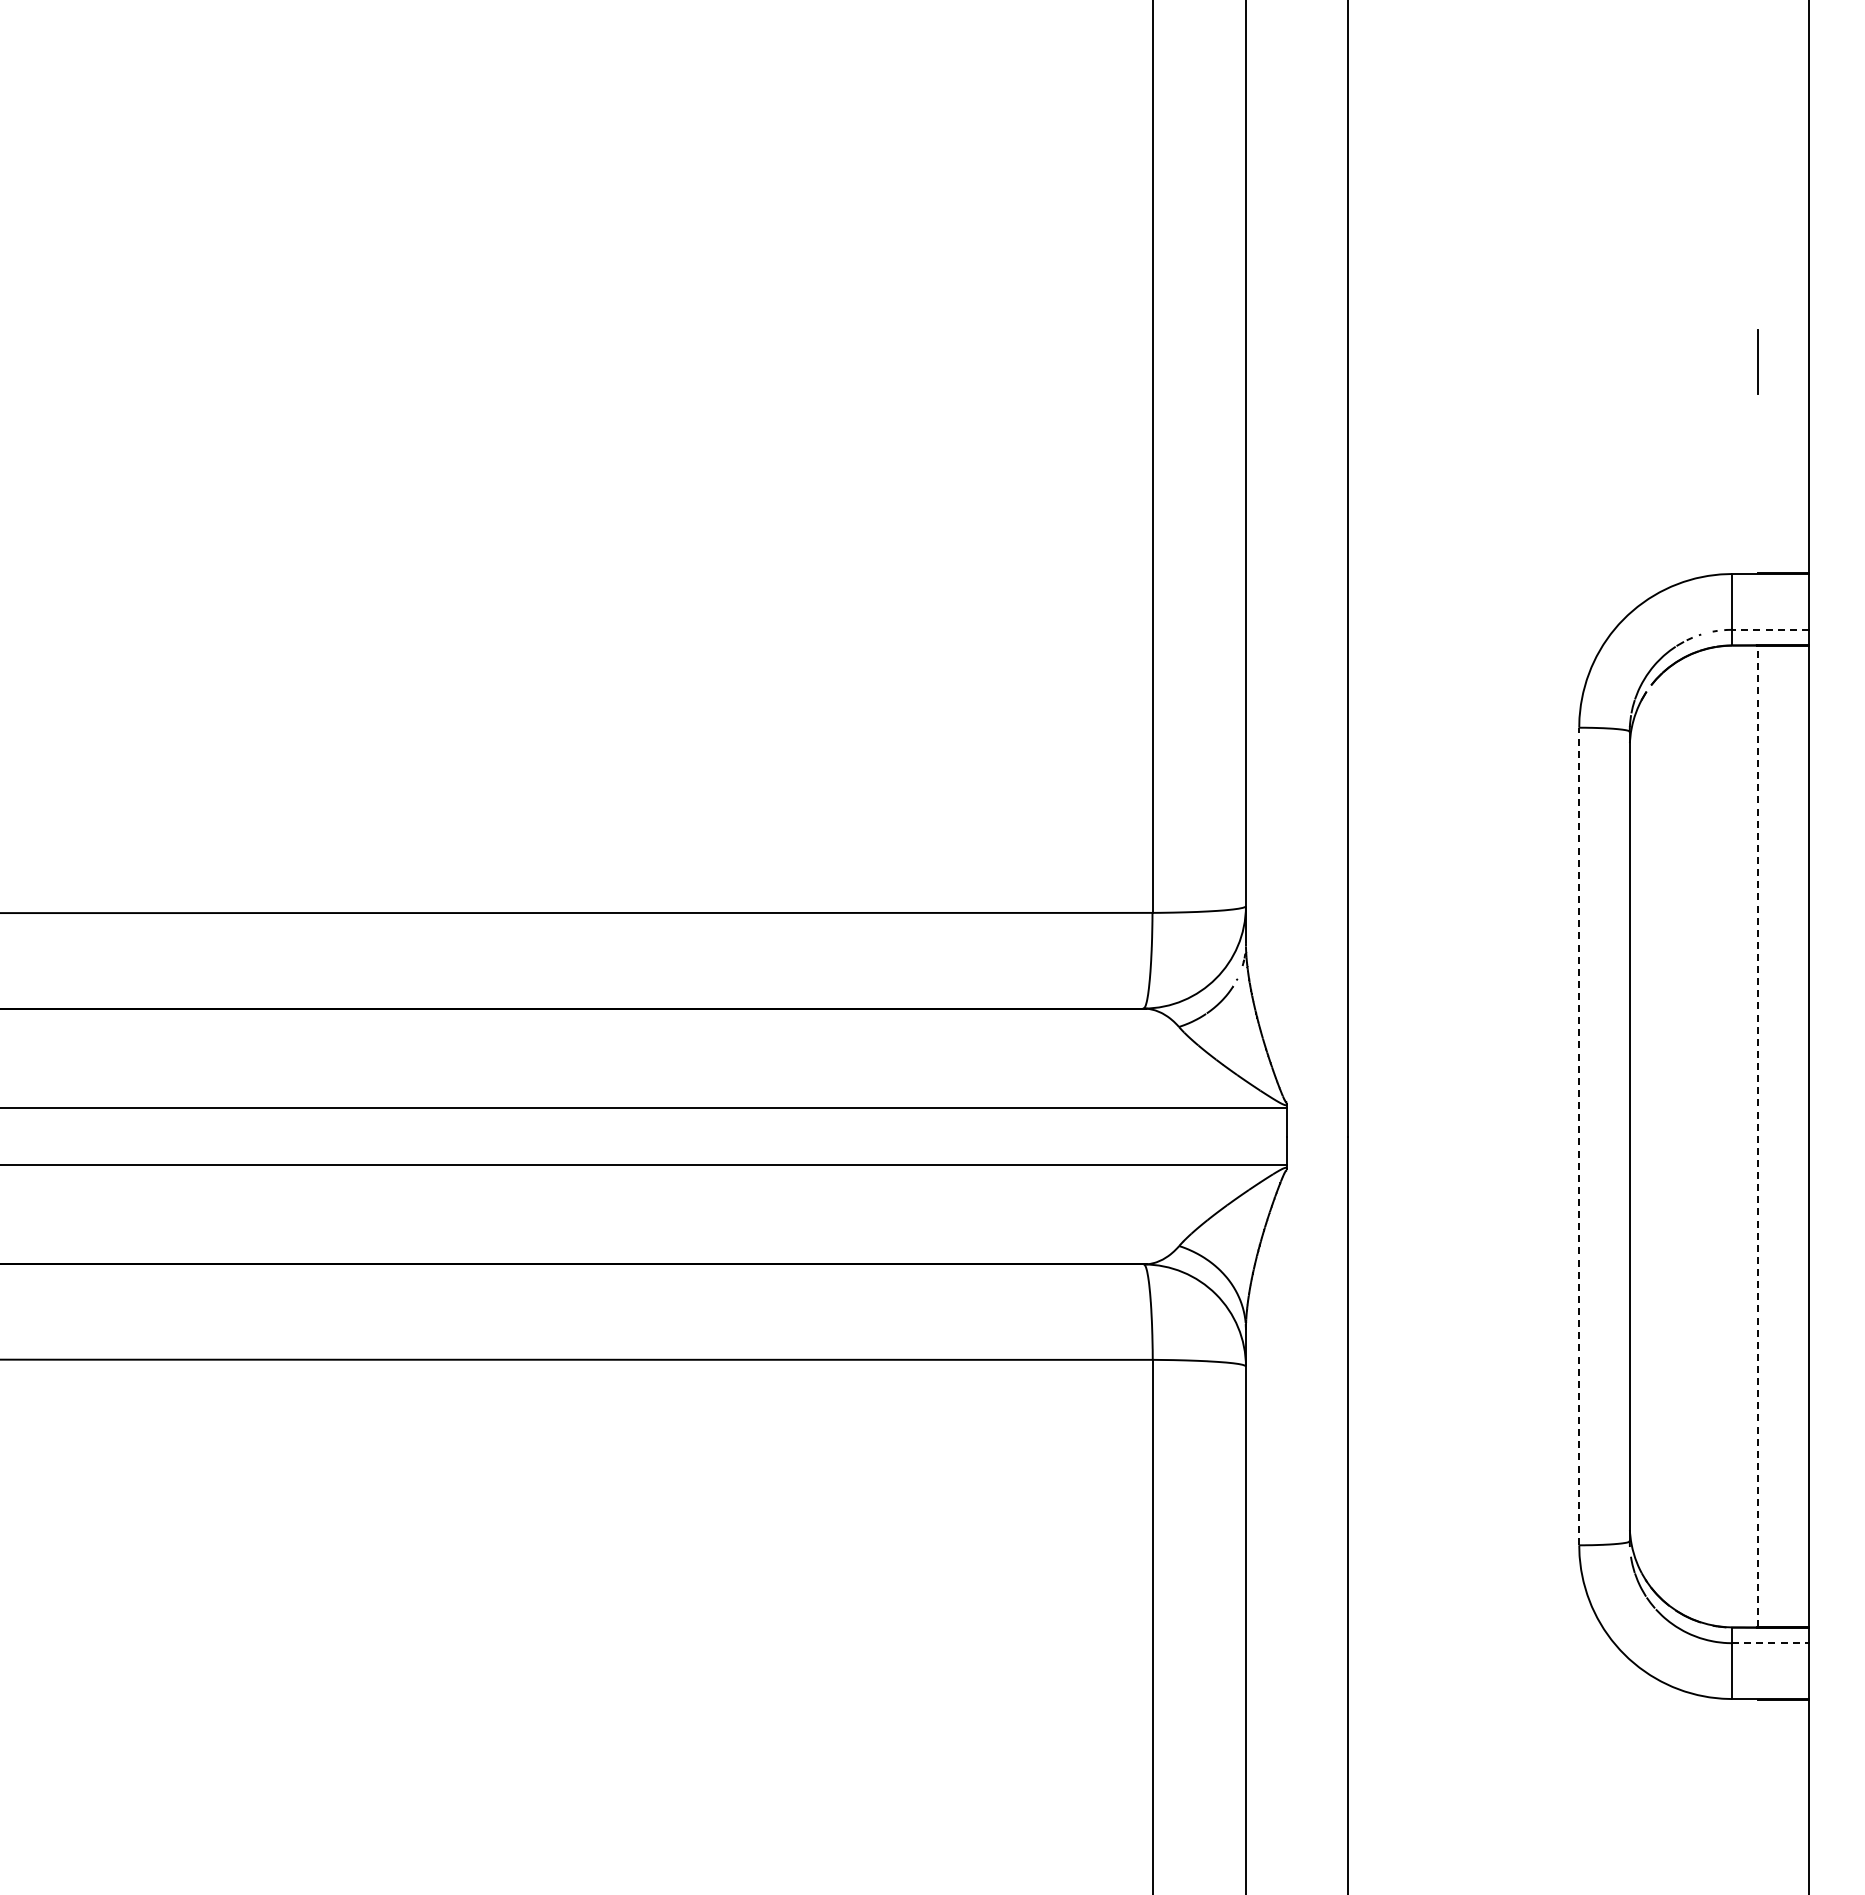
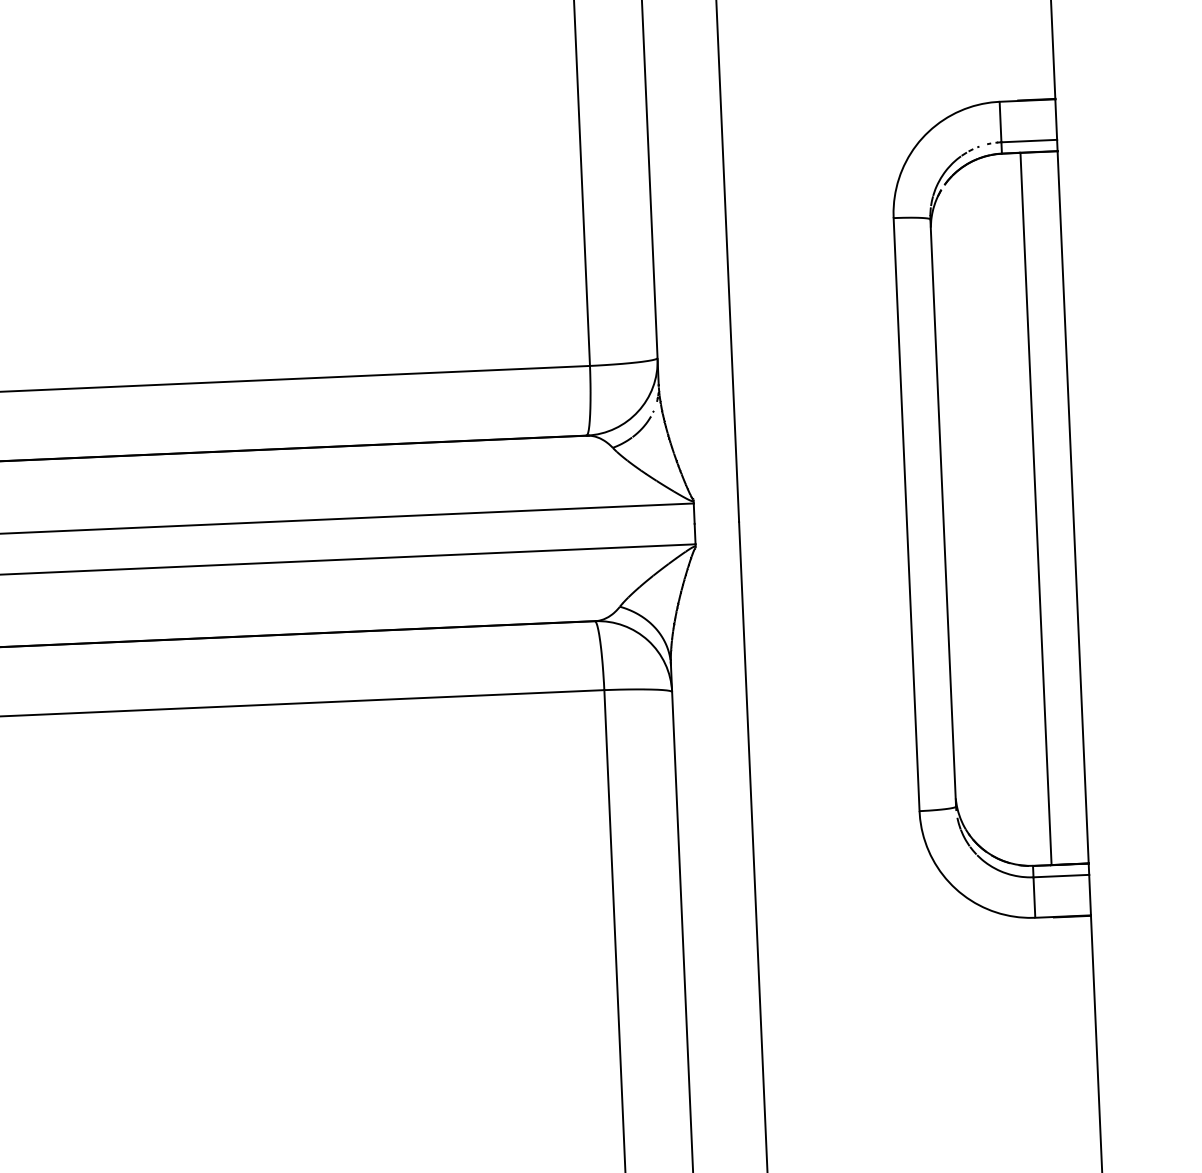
line: (1769, 629) -> (1028, 140), dashed -> solid
line: (1579, 1136) -> (906, 514), dashed -> solid
line: (1757, 1136) -> (1035, 508), dashed -> solid
line: (1770, 1643) -> (1061, 876), dashed -> solid

